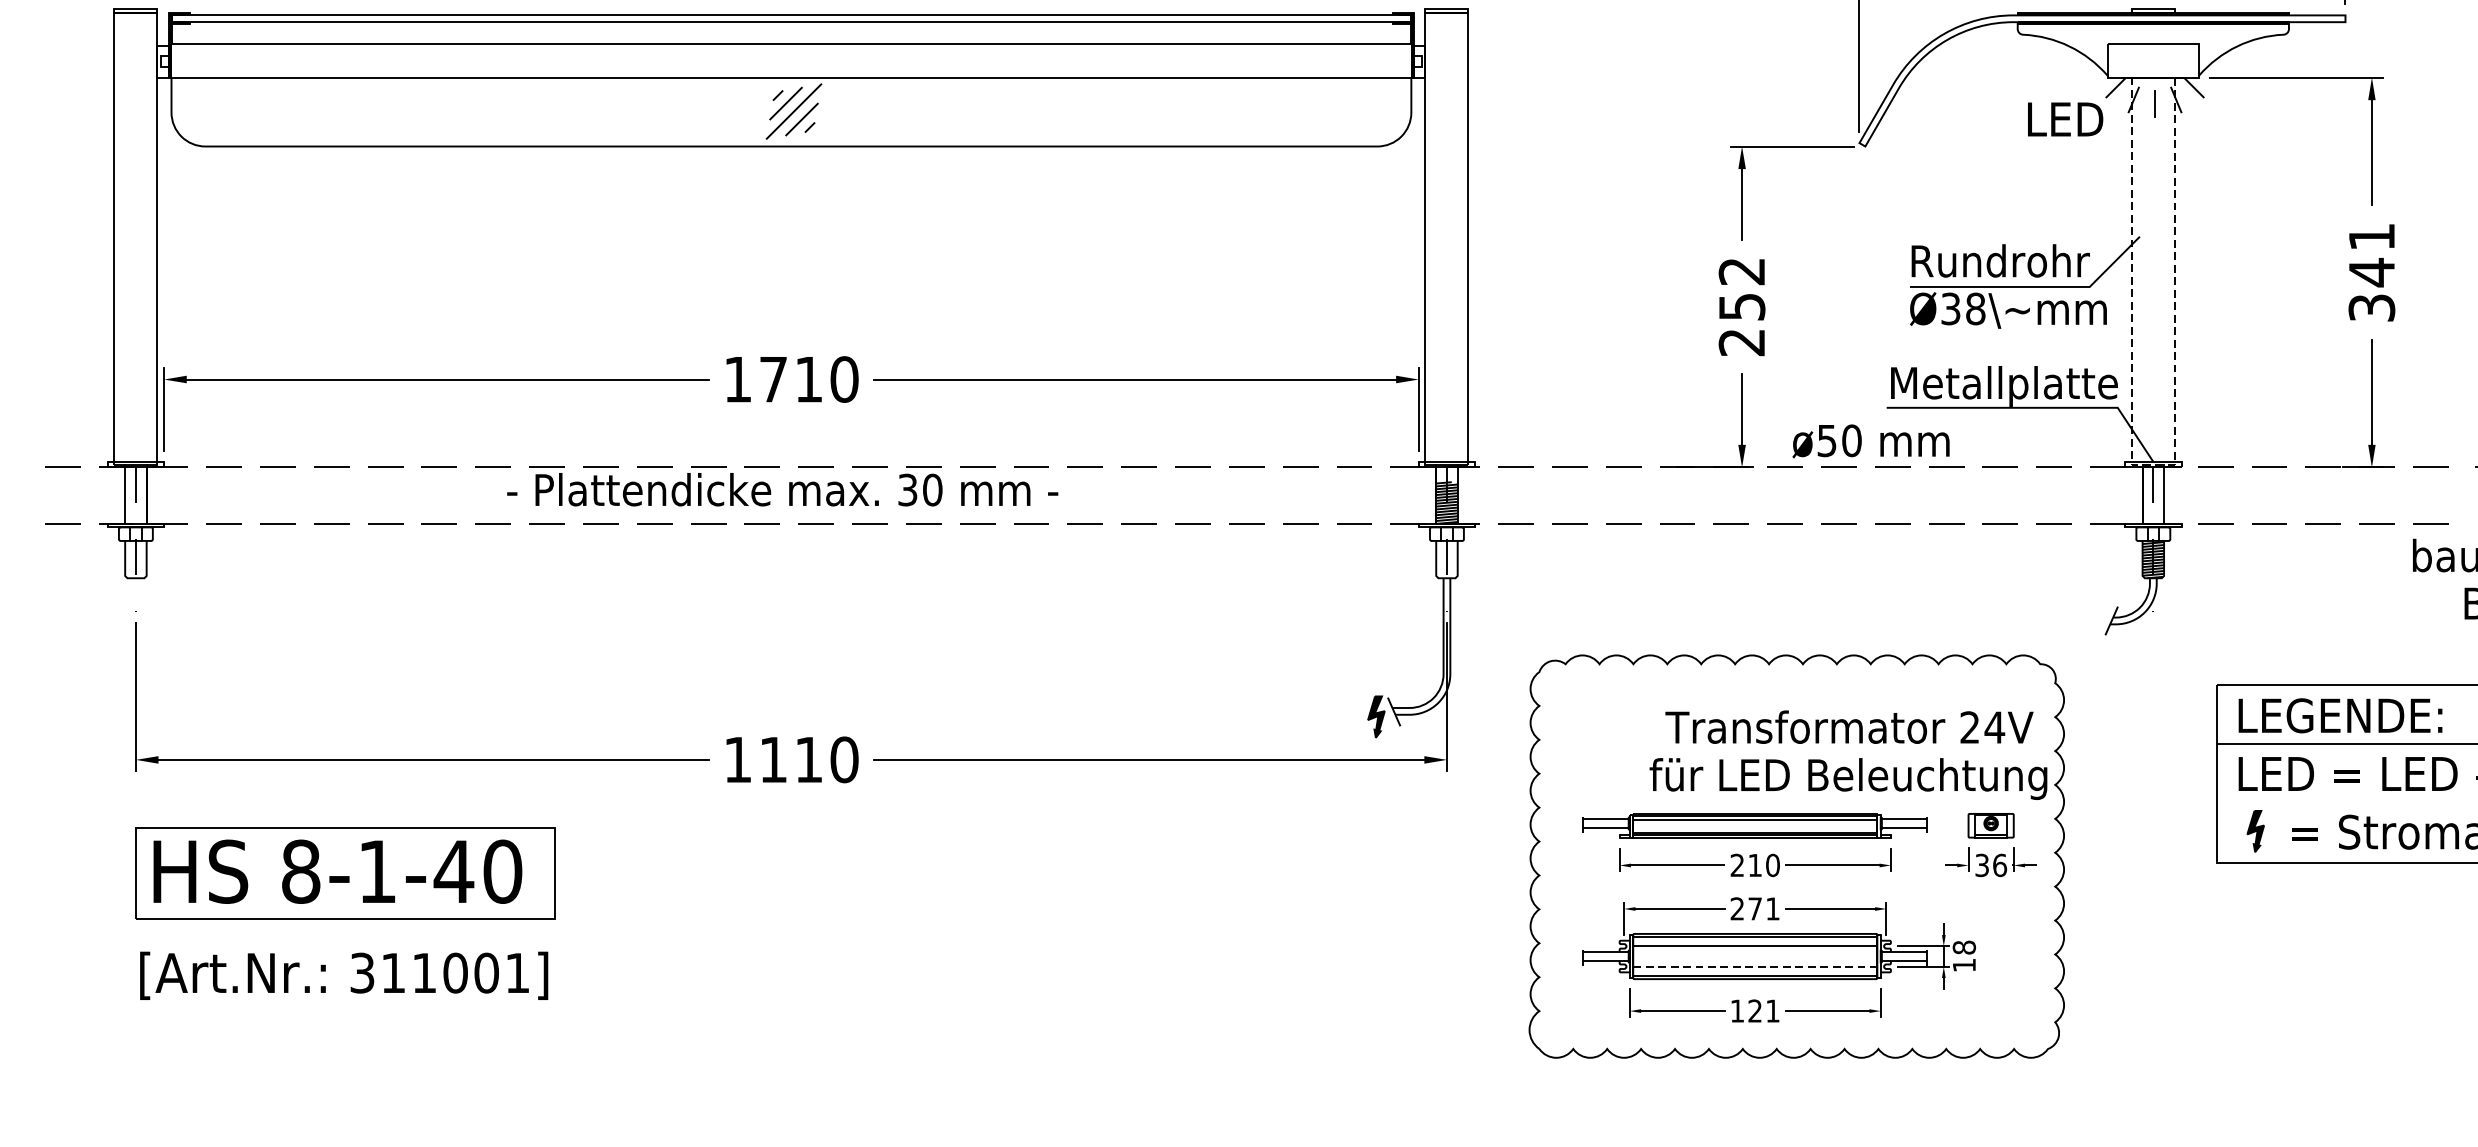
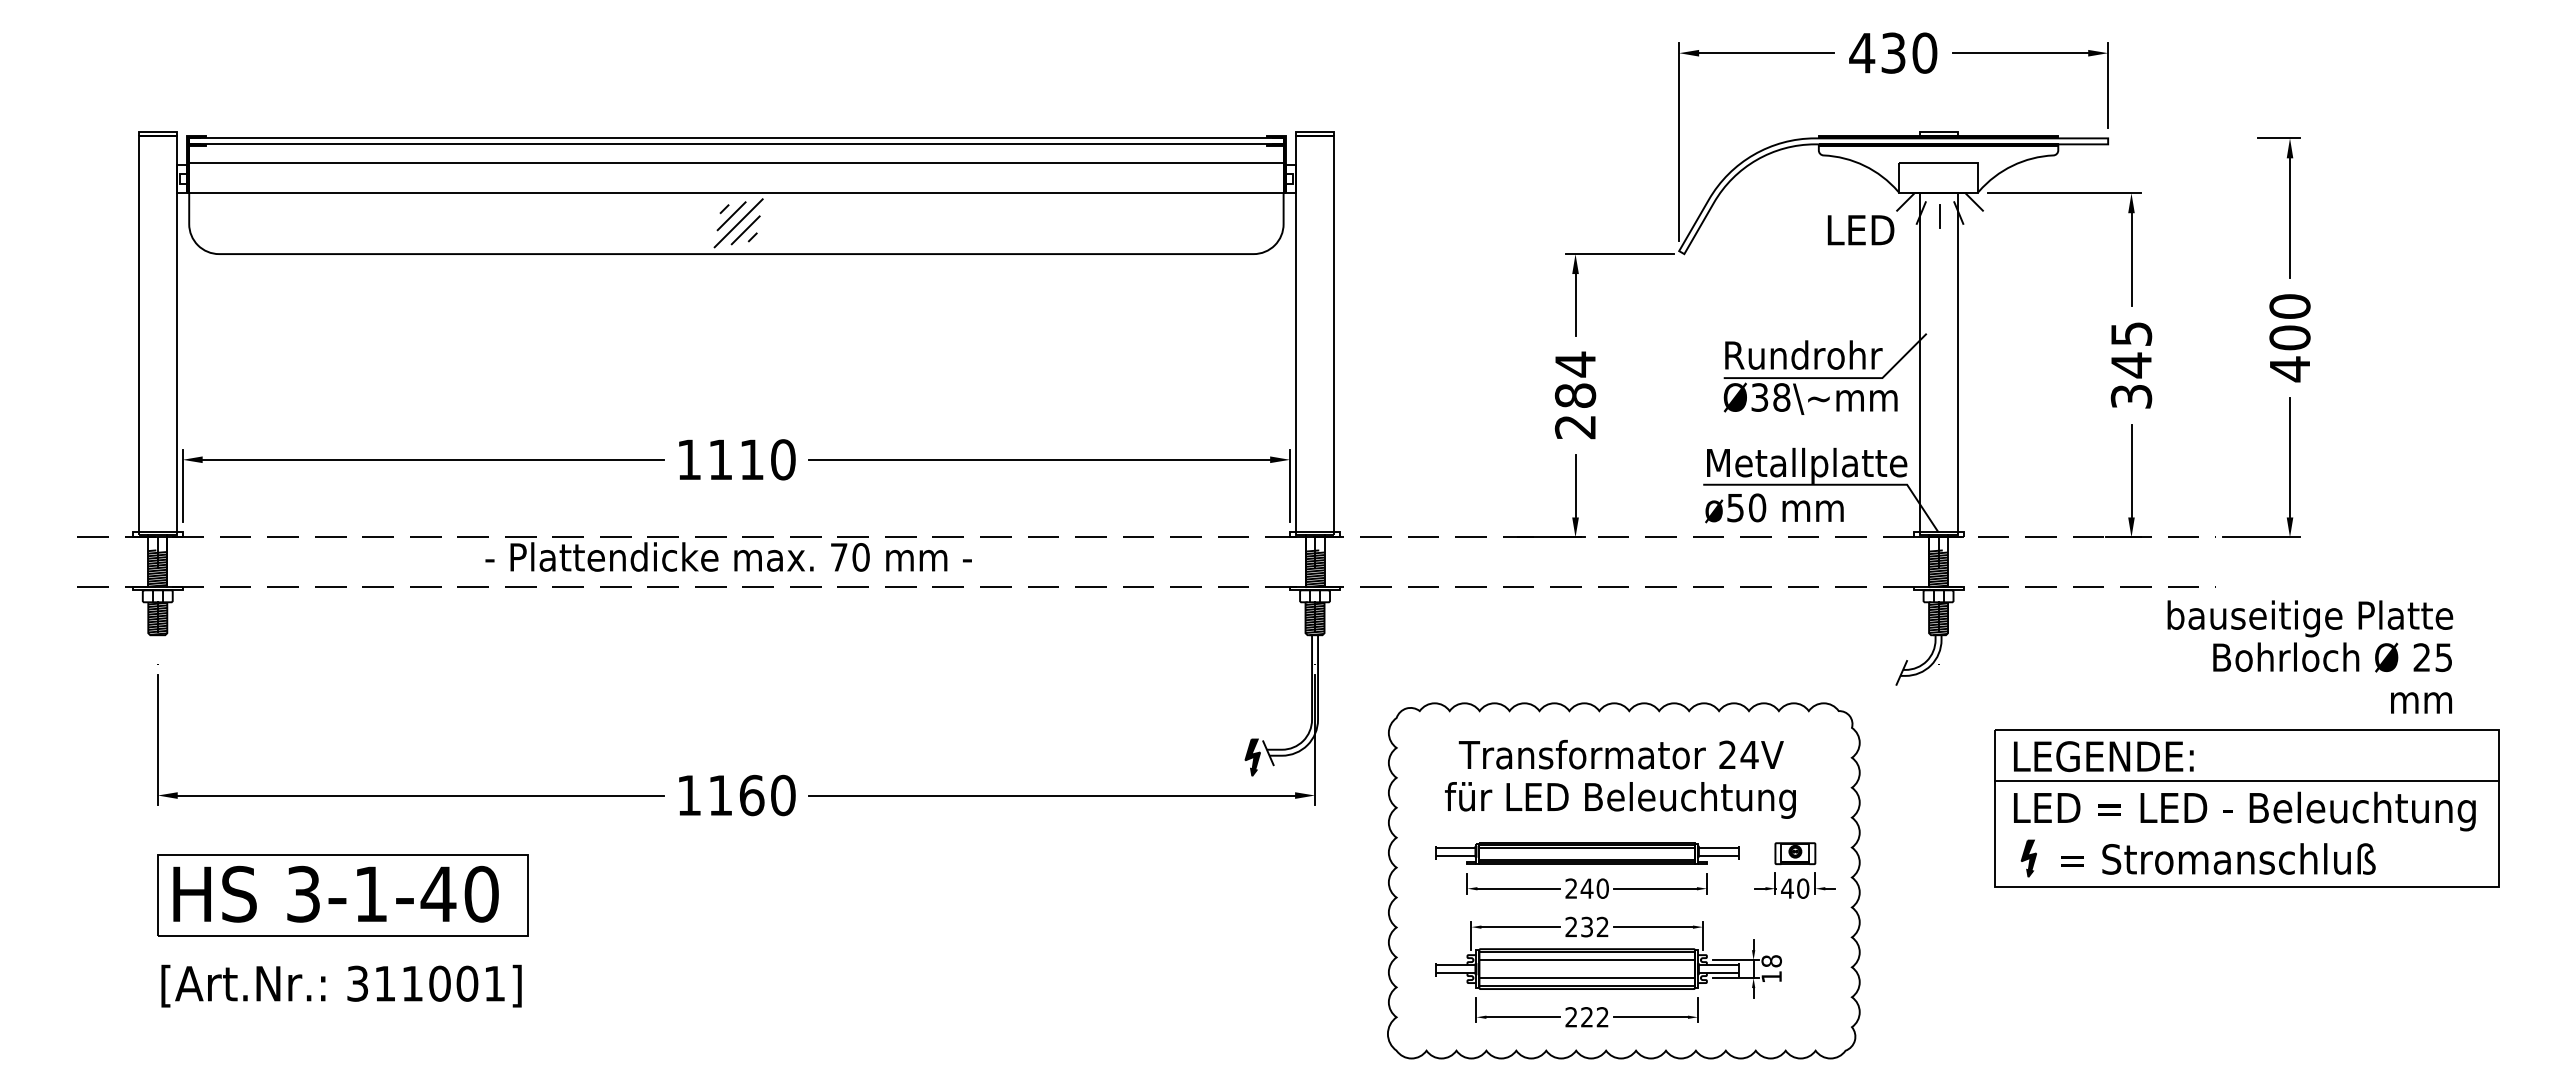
text: (2371, 236) -> (2131, 333), 341 -> 345
text: (1742, 288) -> (1575, 379), 252 -> 284
text: (773, 379) -> (720, 459), 1710 -> 1110
text: (1871, 441) -> (1774, 508), moved
line: (2153, 465) -> (1938, 535), dashed -> solid
text: (908, 490) -> (839, 557), 30 -> 70
hatch: (135, 502) -> (157, 568), added
hatch: (2153, 502) -> (1938, 568), added
hatch: (135, 559) -> (157, 618), added
hatch: (1446, 559) -> (1314, 618), added
text: (1848, 755) -> (1620, 779), moved
text: (808, 759) -> (751, 795), 1110 -> 1160
text: (1754, 865) -> (1586, 888), 210 -> 240
text: (1991, 865) -> (1795, 888), 36 -> 40
text: (300, 872) -> (303, 894), 8-1-40 -> 3-1-40
text: (1763, 908) -> (1594, 926), 271 -> 232
line: (1755, 967) -> (1587, 978), dashed -> solid
text: (1754, 1011) -> (1586, 1017), 121 -> 222

